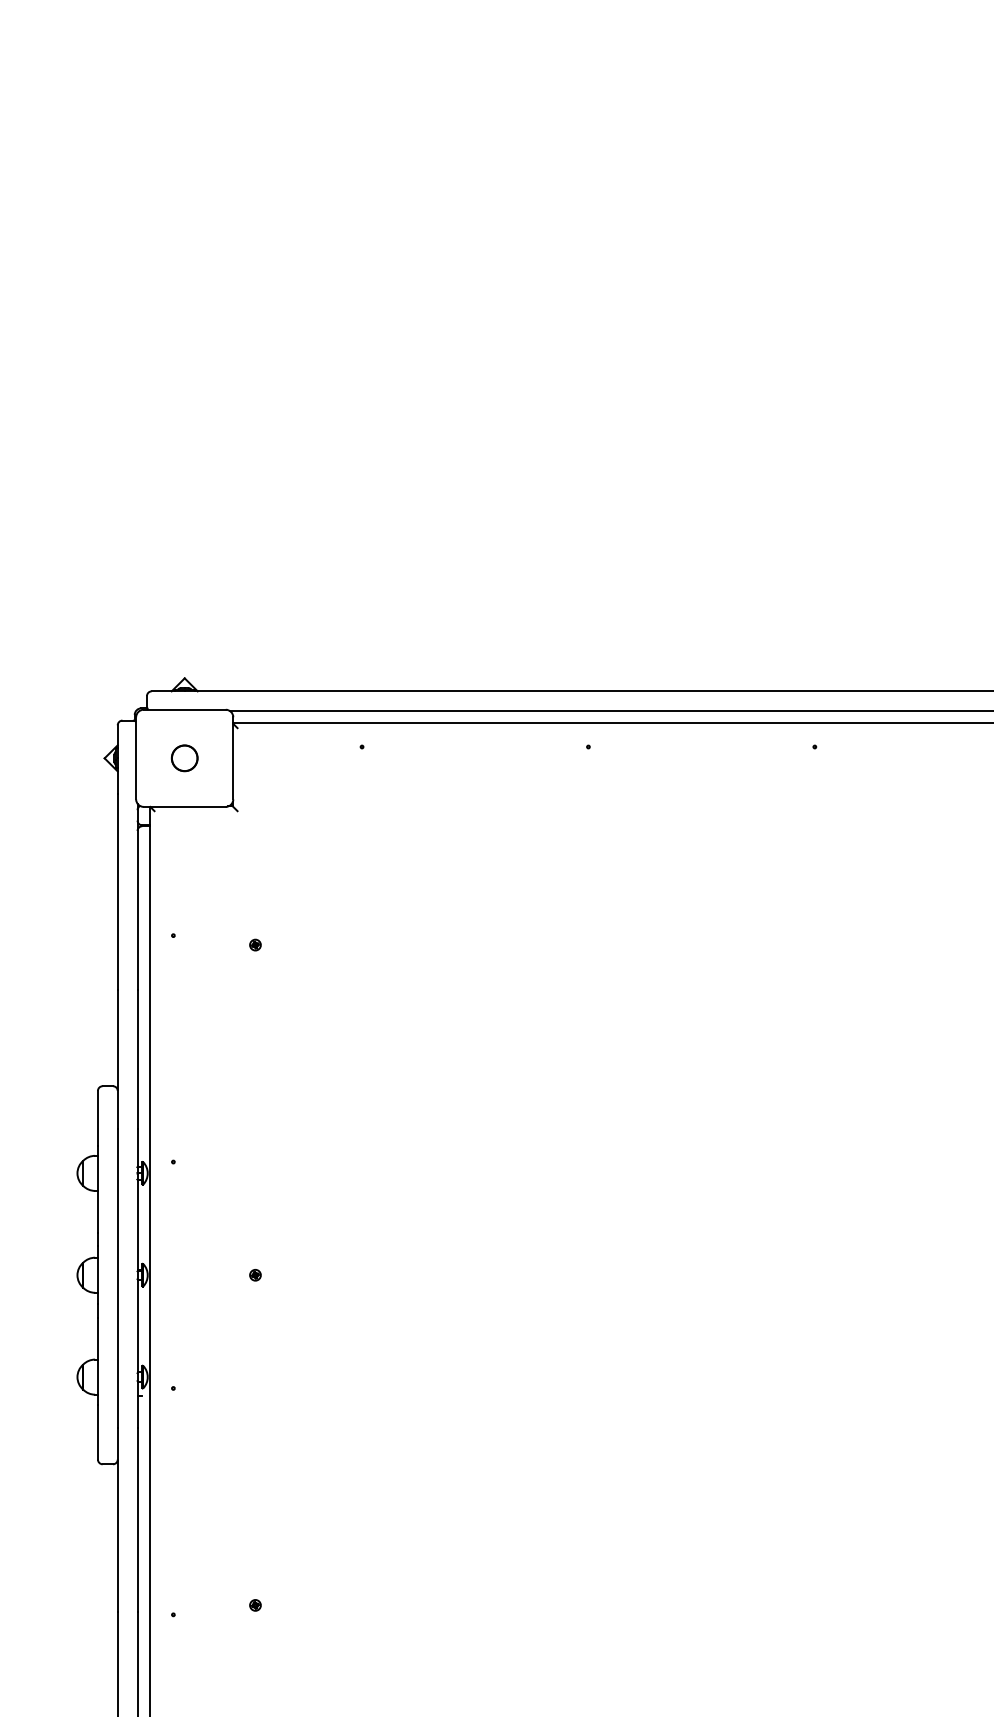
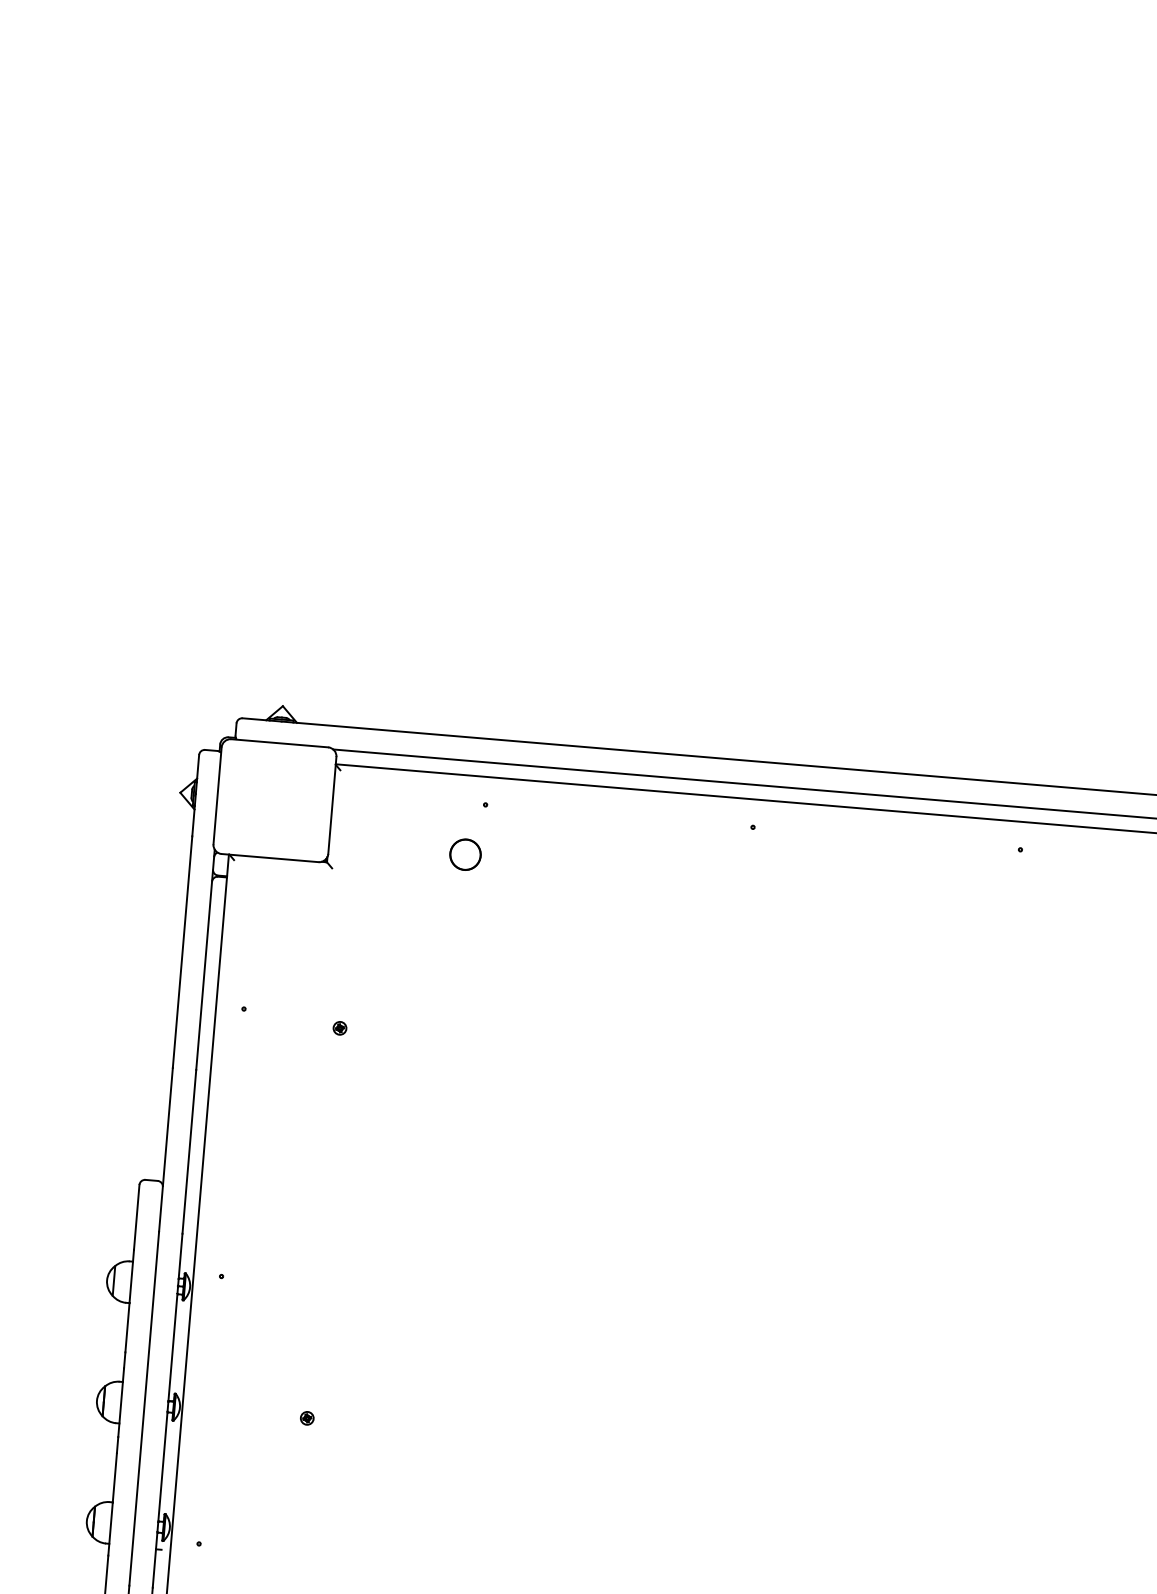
part: (184, 758) -> (465, 854), moved

